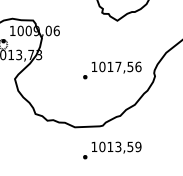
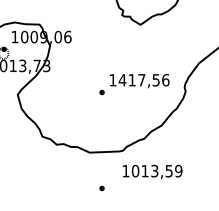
text: (102, 67) -> (122, 80), 1017,56 -> 1417,56
text: (116, 147) -> (152, 171), moved

